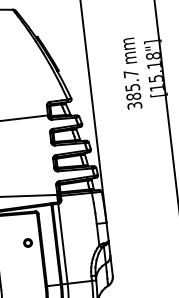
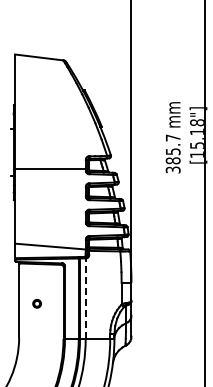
part: (27, 242) -> (36, 303), moved
line: (62, 243) -> (85, 298), solid -> dashed

